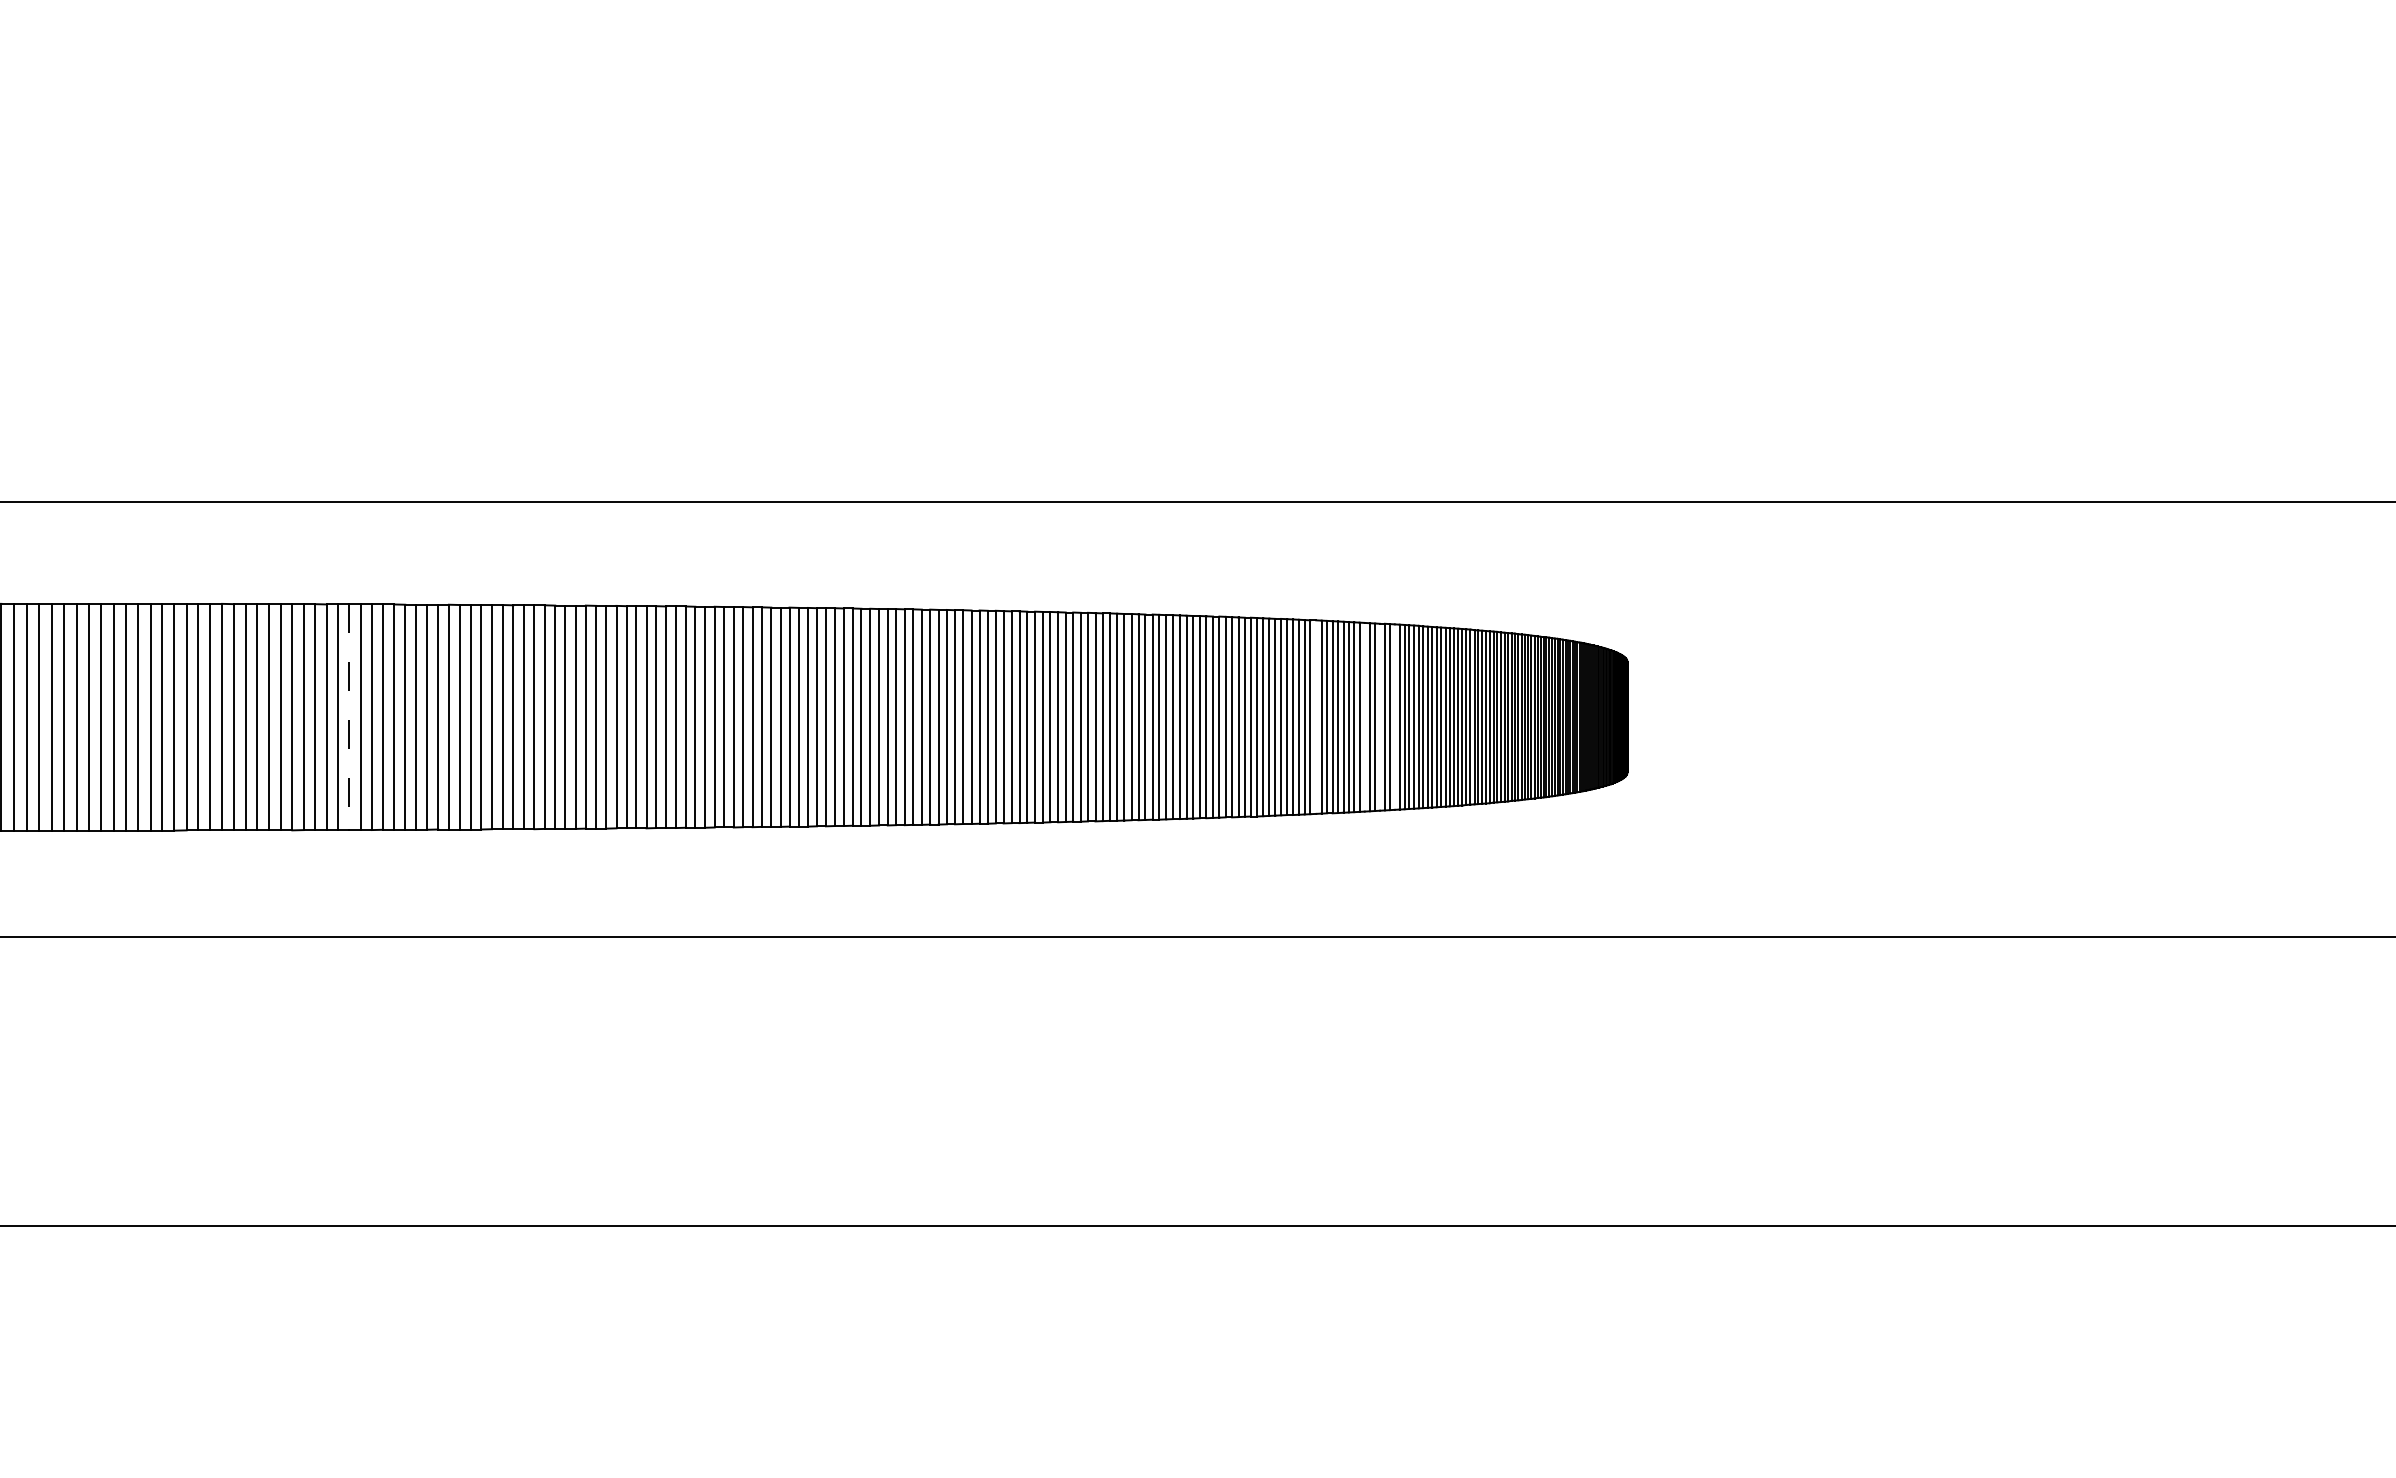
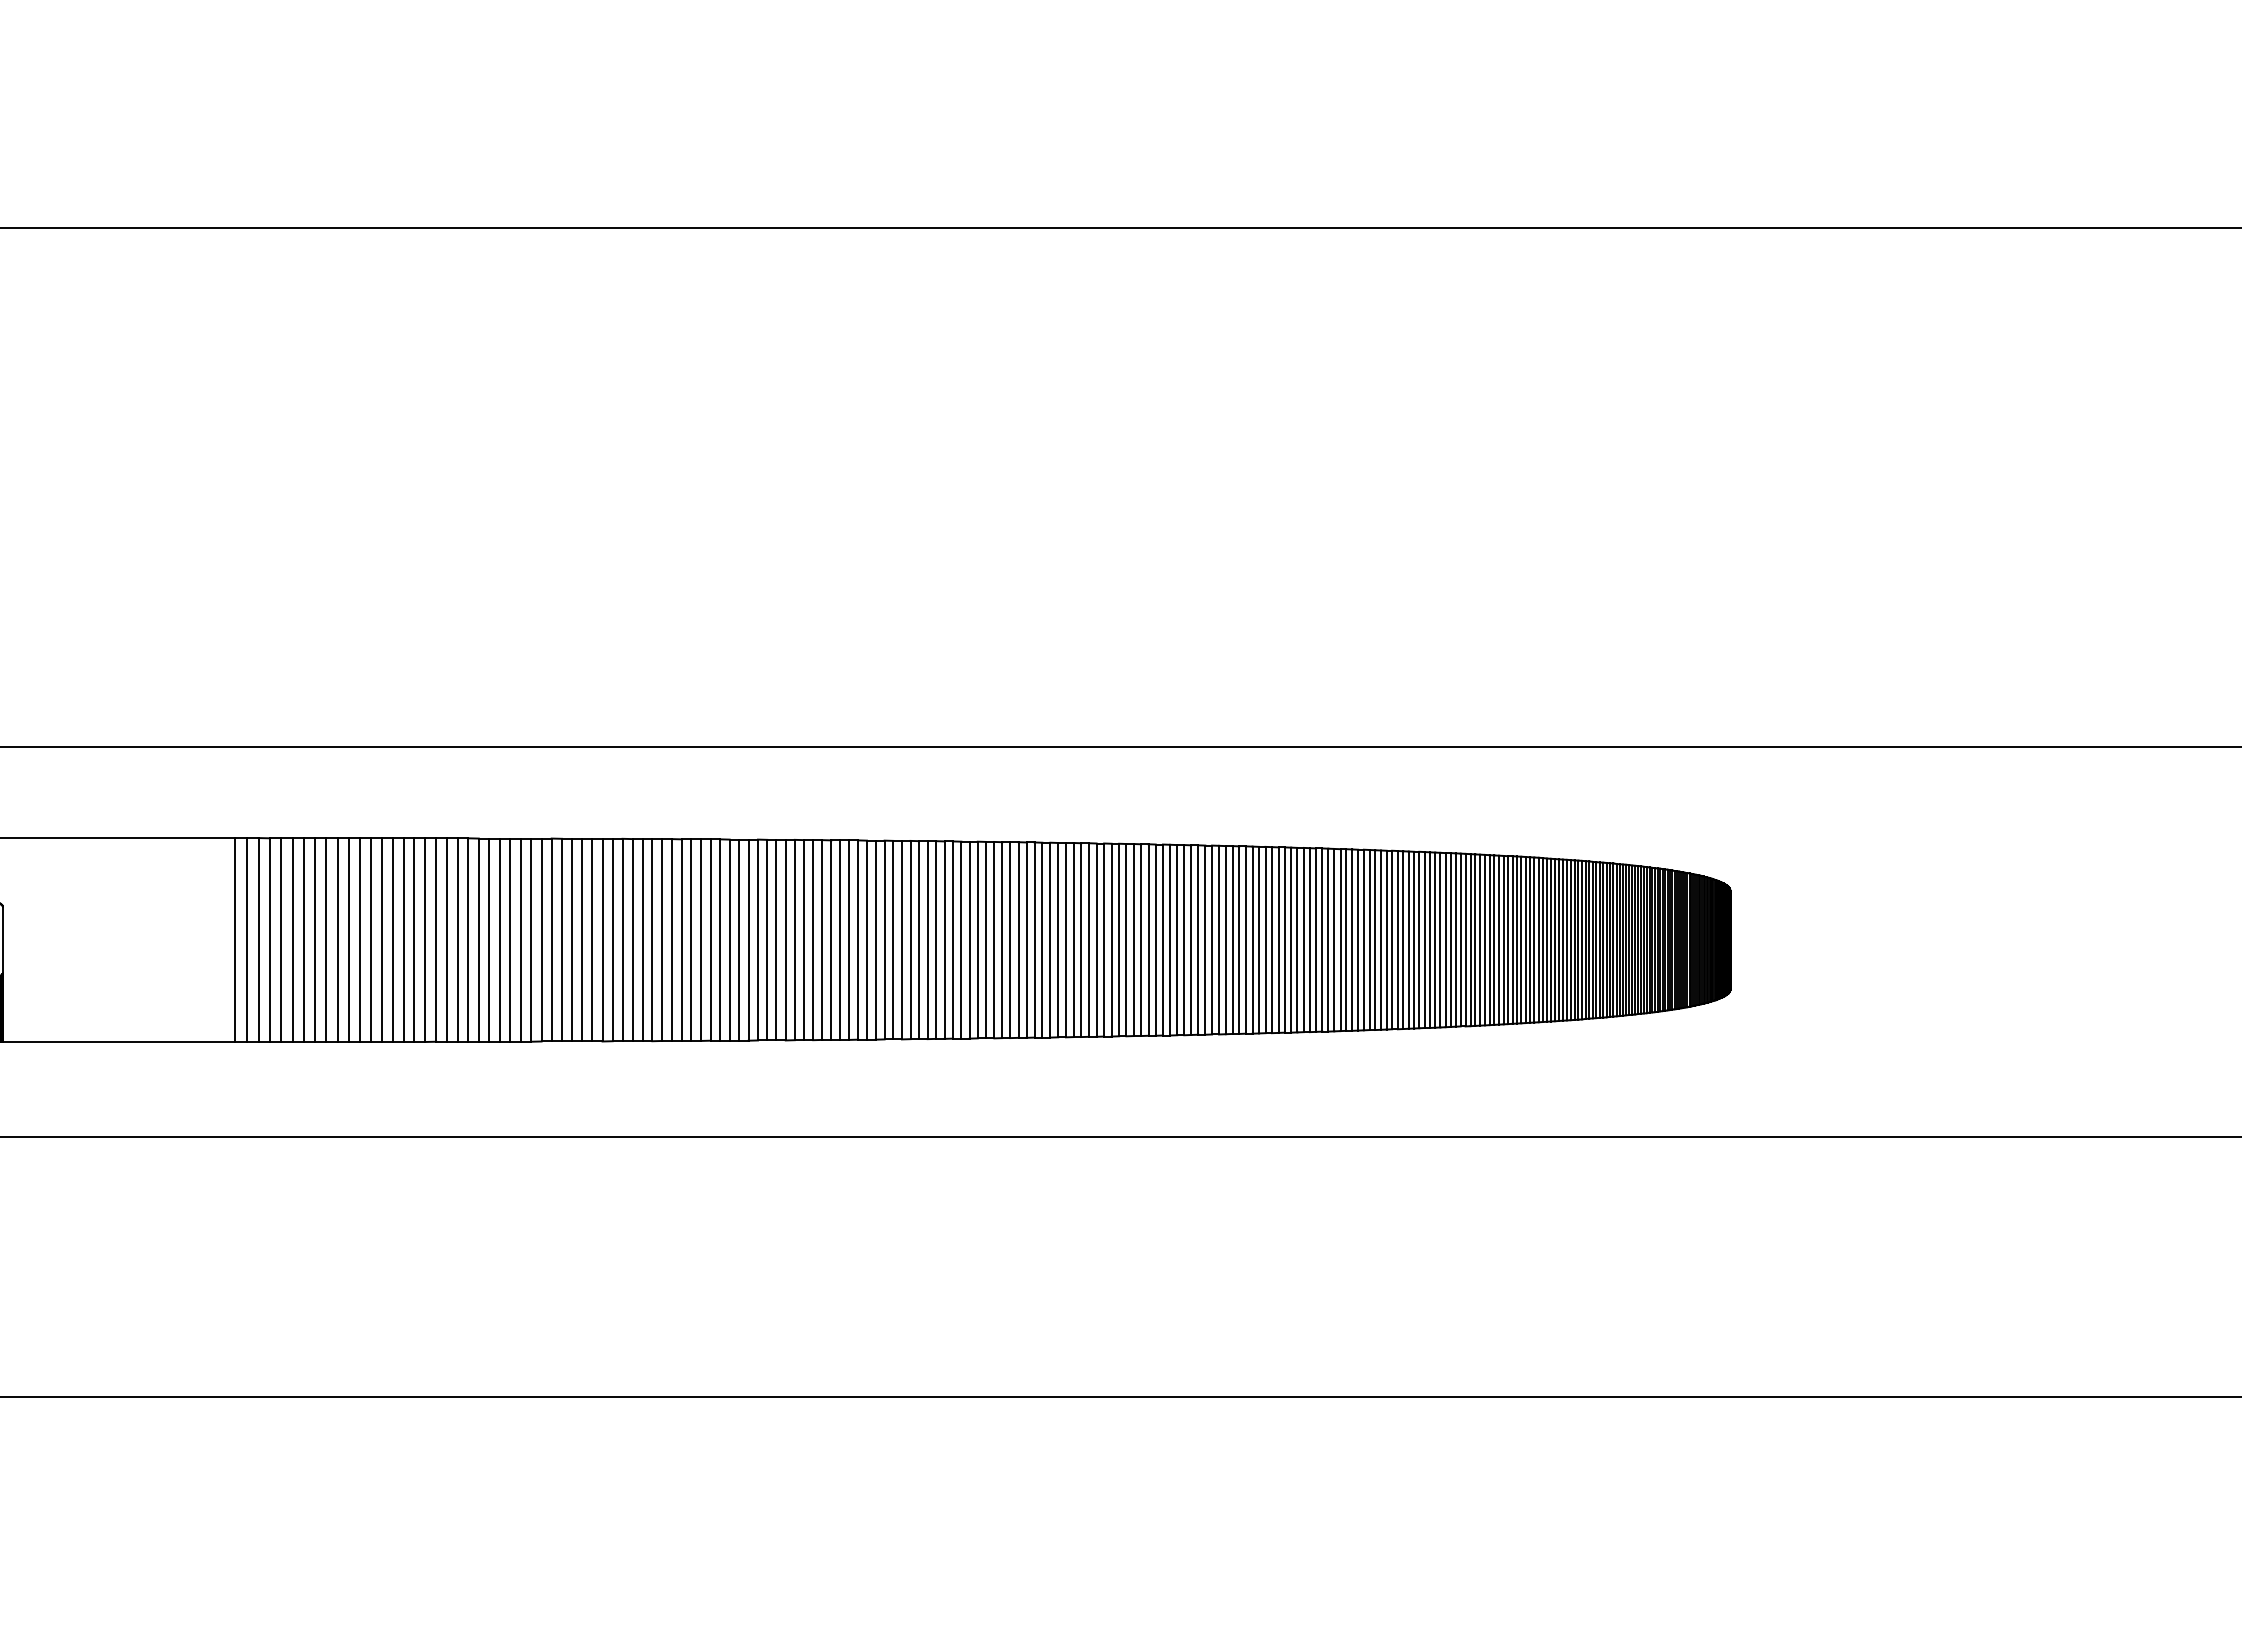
line: (1315, 716) -> (1450, 939), added
line: (1364, 716) -> (1494, 939), added
line: (1394, 716) -> (1521, 939), added
line: (349, 717) -> (582, 940), dashed -> solid
line: (1380, 717) -> (1508, 940), added

